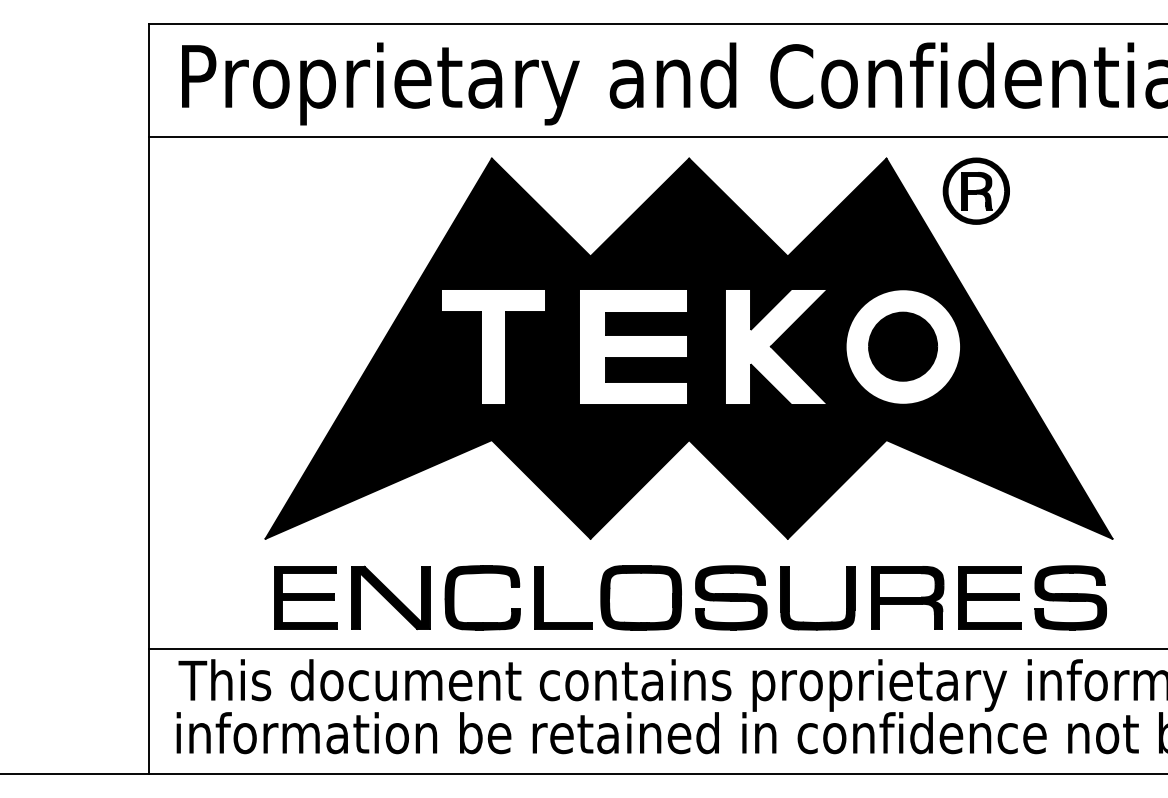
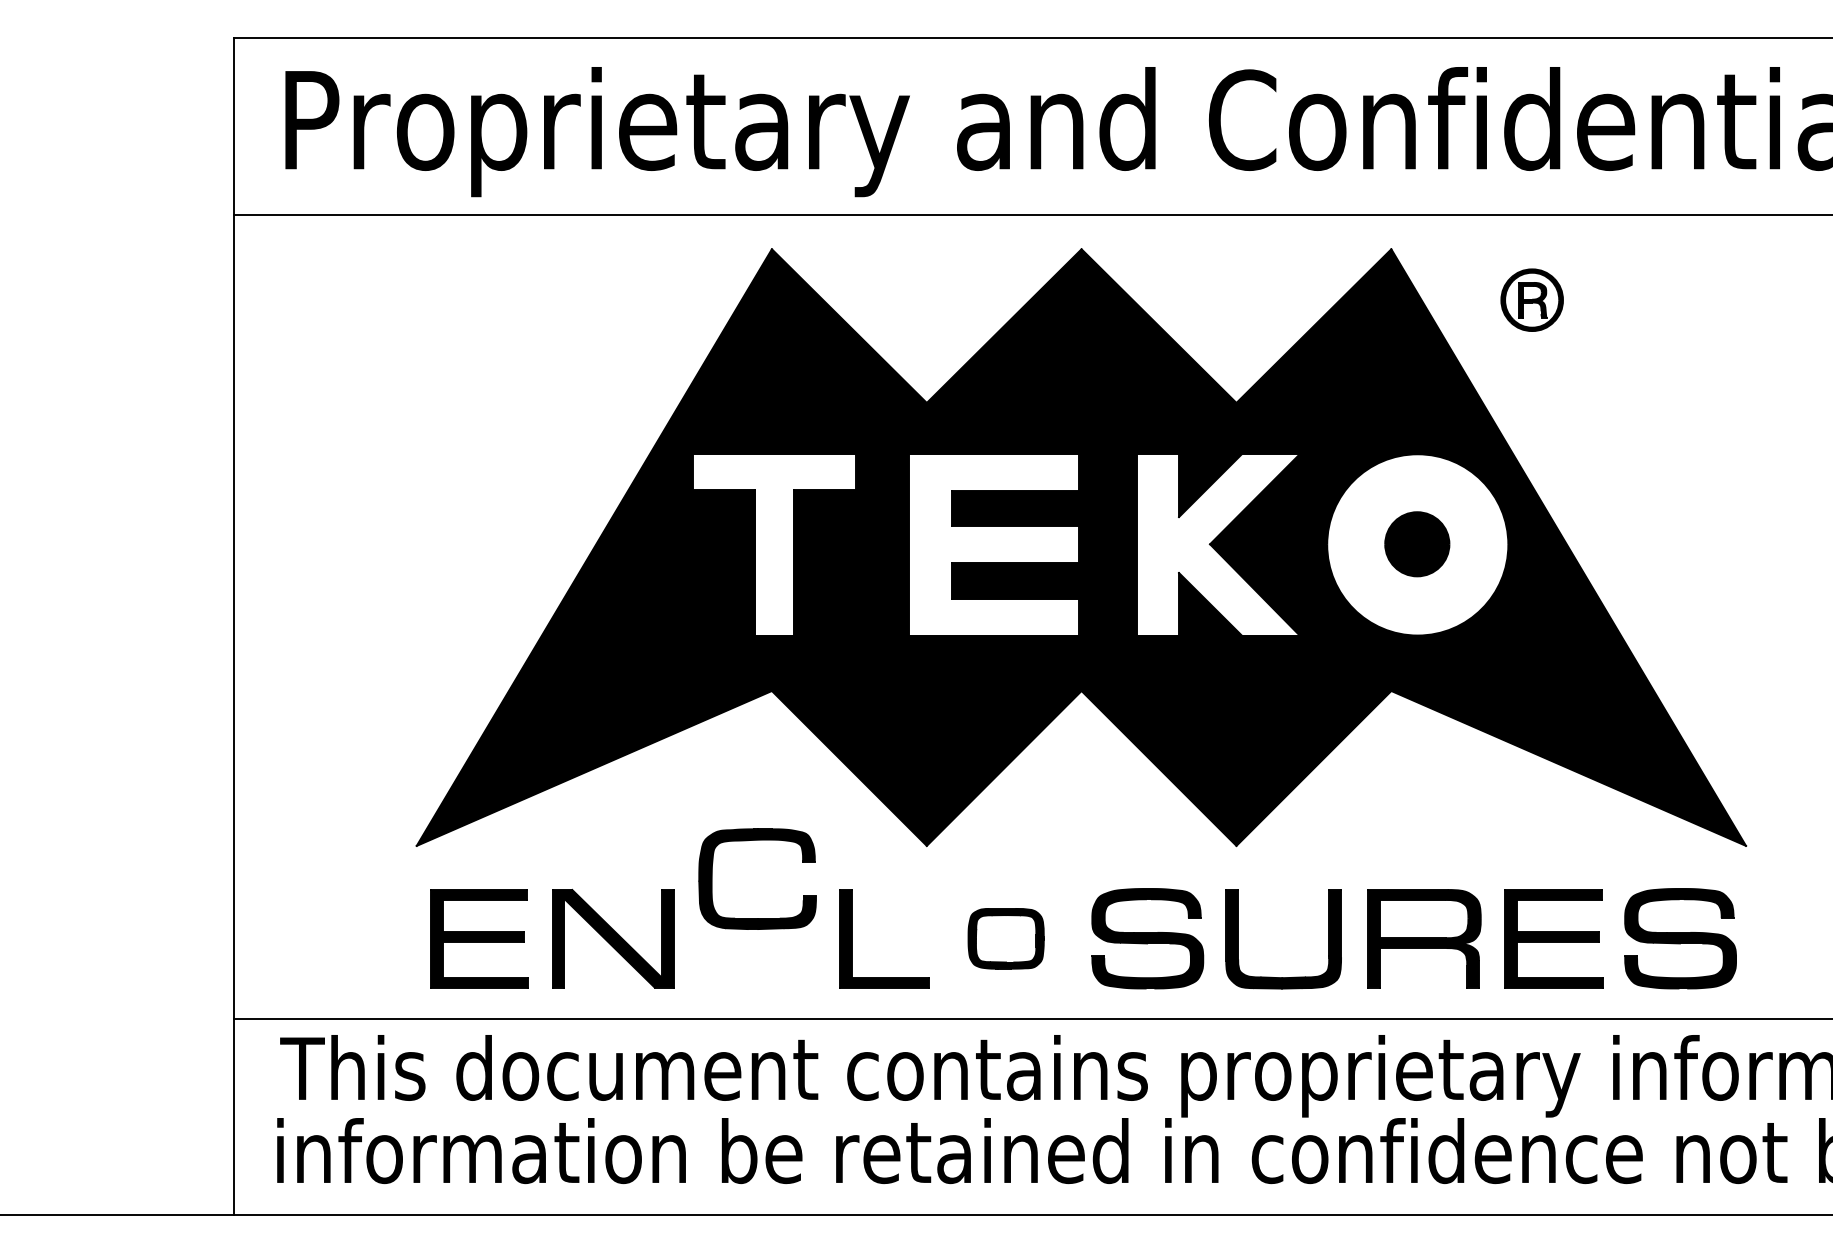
part: (975, 190) -> (1531, 299), size x0.6
part: (902, 346) -> (1416, 544), size x0.6
part: (482, 573) -> (757, 840), moved
part: (640, 597) -> (1005, 938), size x0.6

